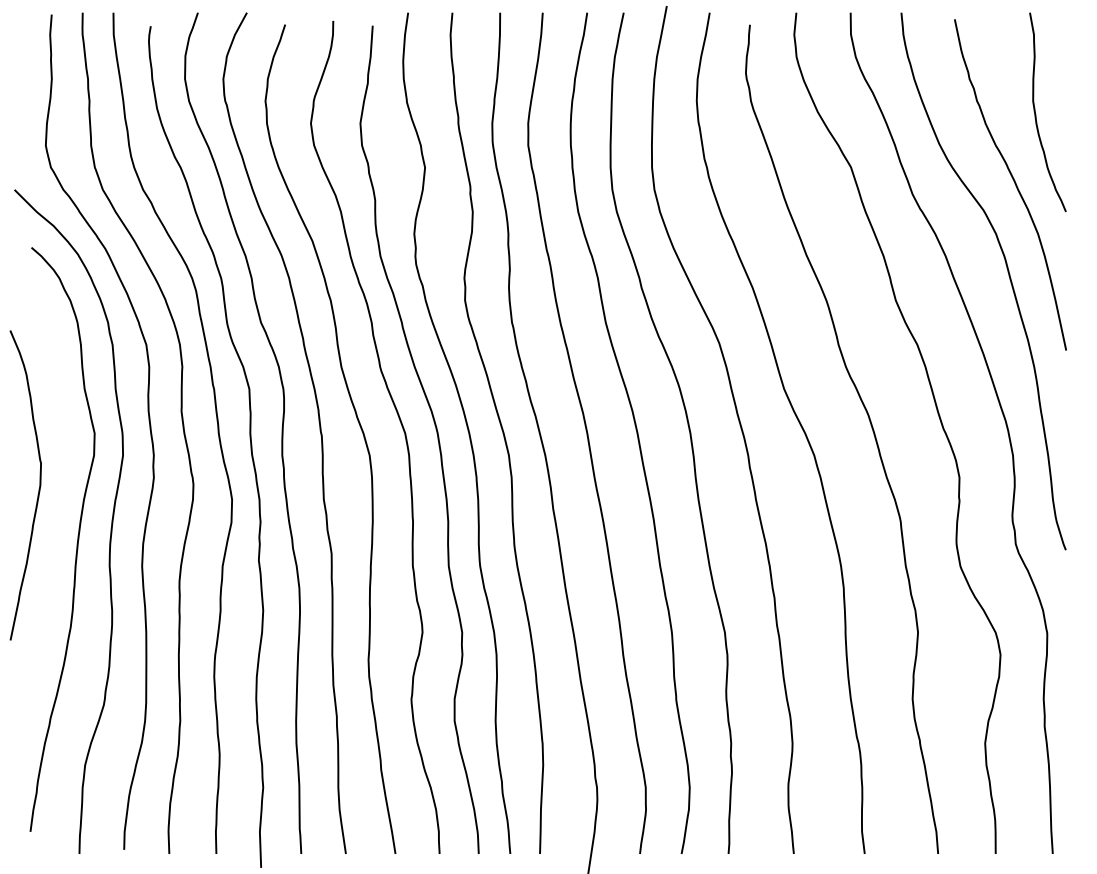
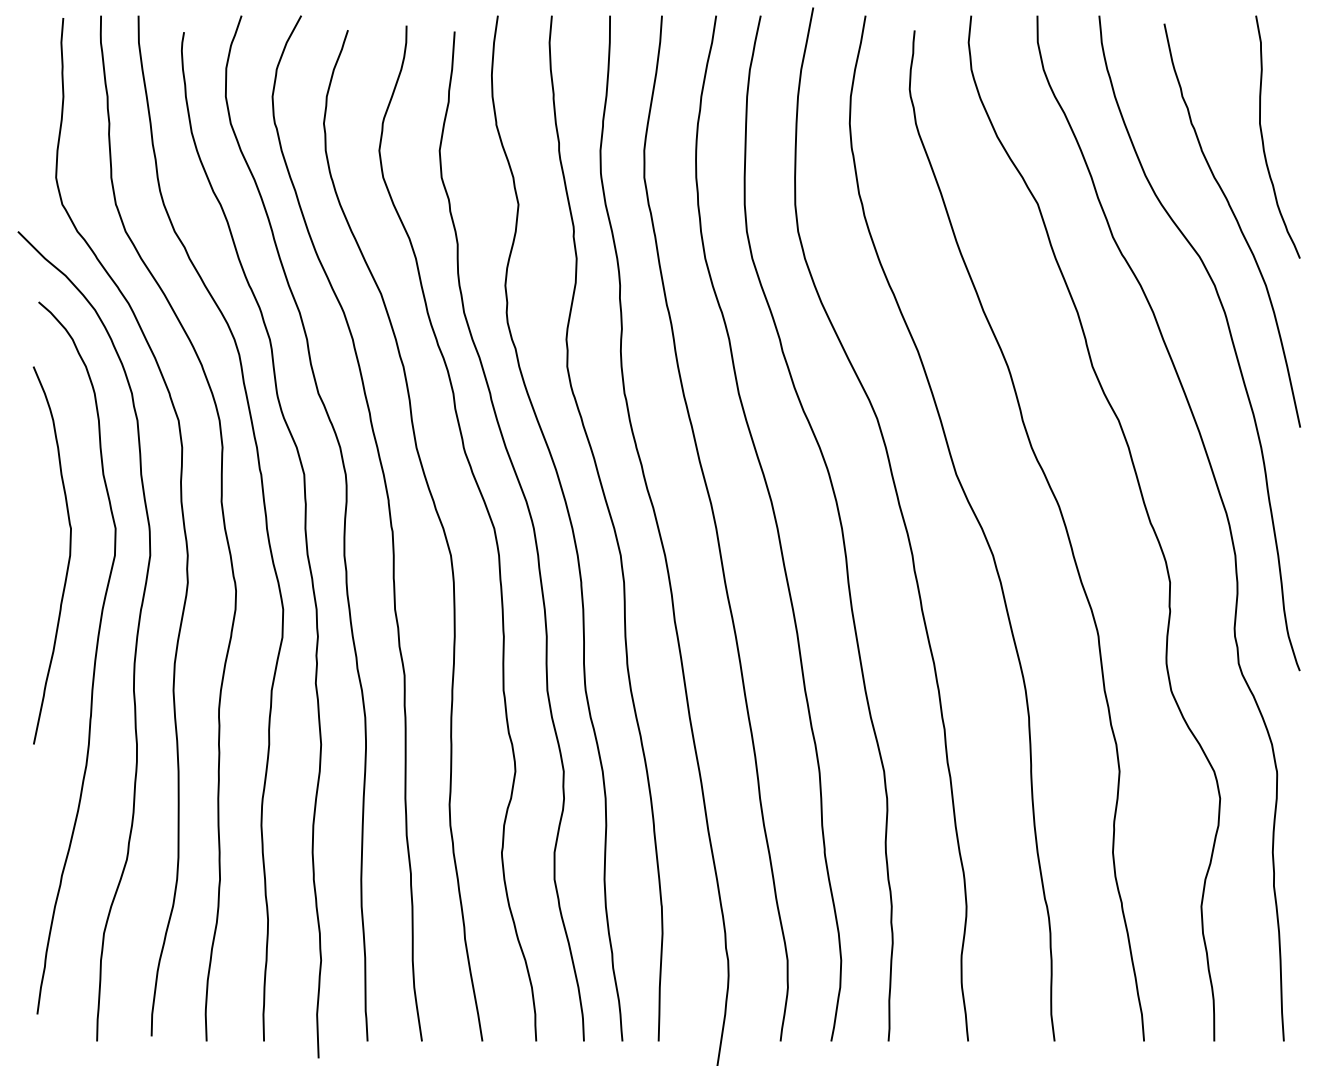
curve: (38, 489) -> (67, 560), moved

